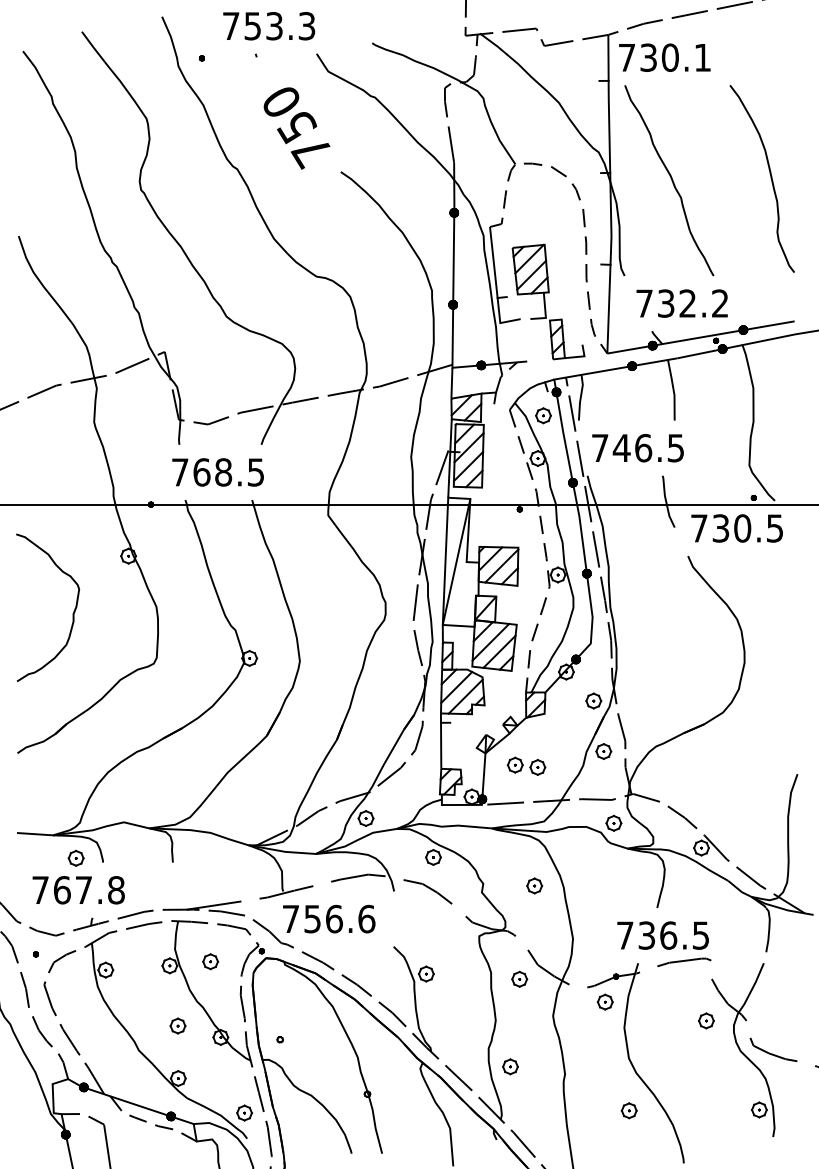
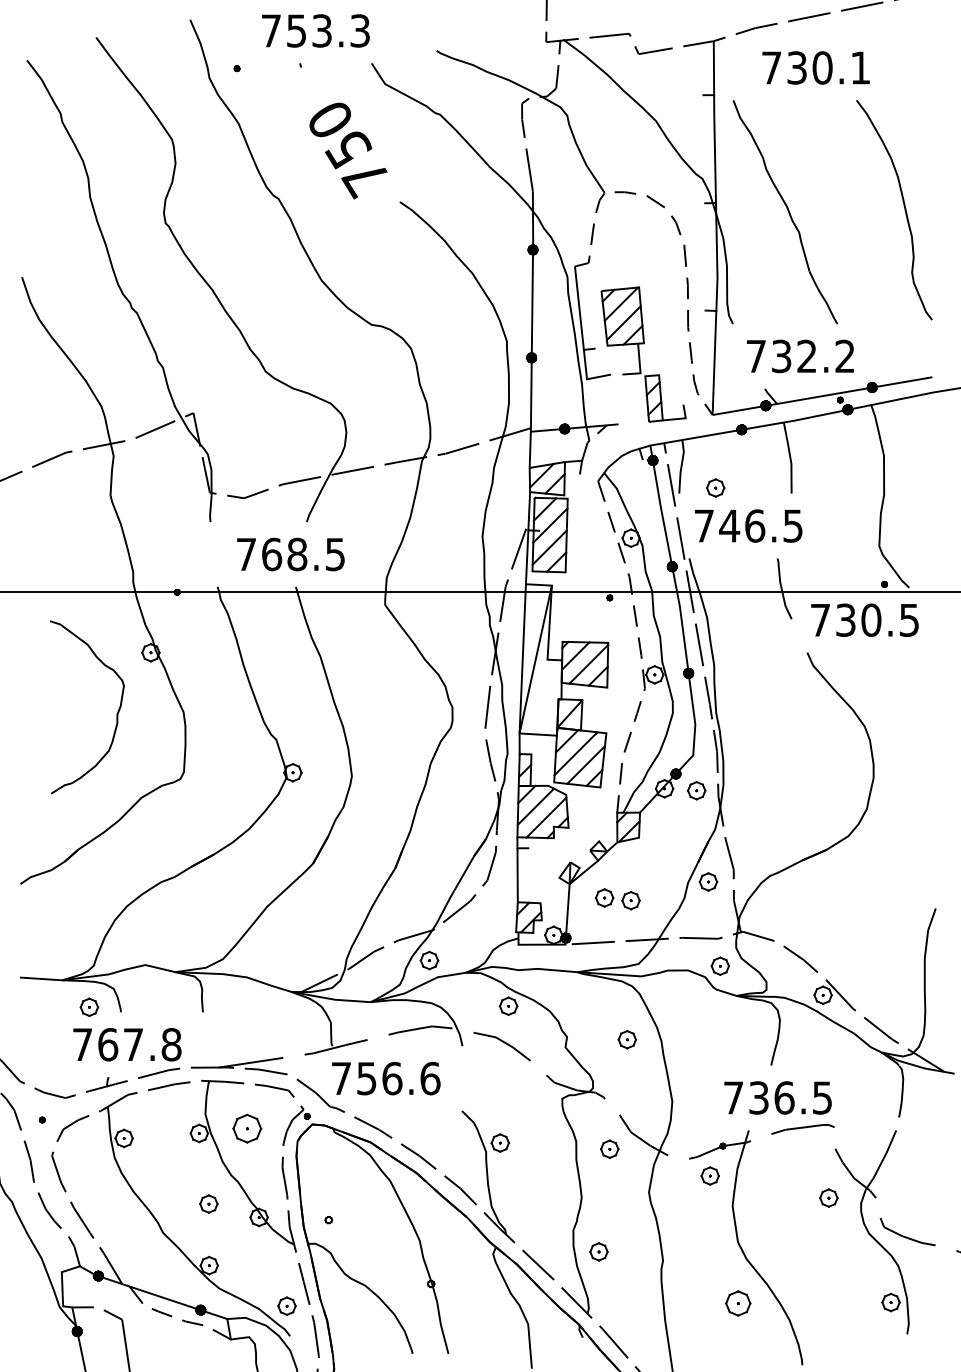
text: (664, 57) -> (815, 67), moved
part: (543, 415) -> (715, 487), moved
text: (217, 472) -> (290, 554), moved
curve: (72, 613) -> (116, 713), moved
part: (593, 700) -> (696, 790), moved
text: (78, 890) -> (127, 1044), moved
part: (210, 961) -> (246, 1128), size x1.6
part: (629, 1110) -> (738, 1303), size x1.4

